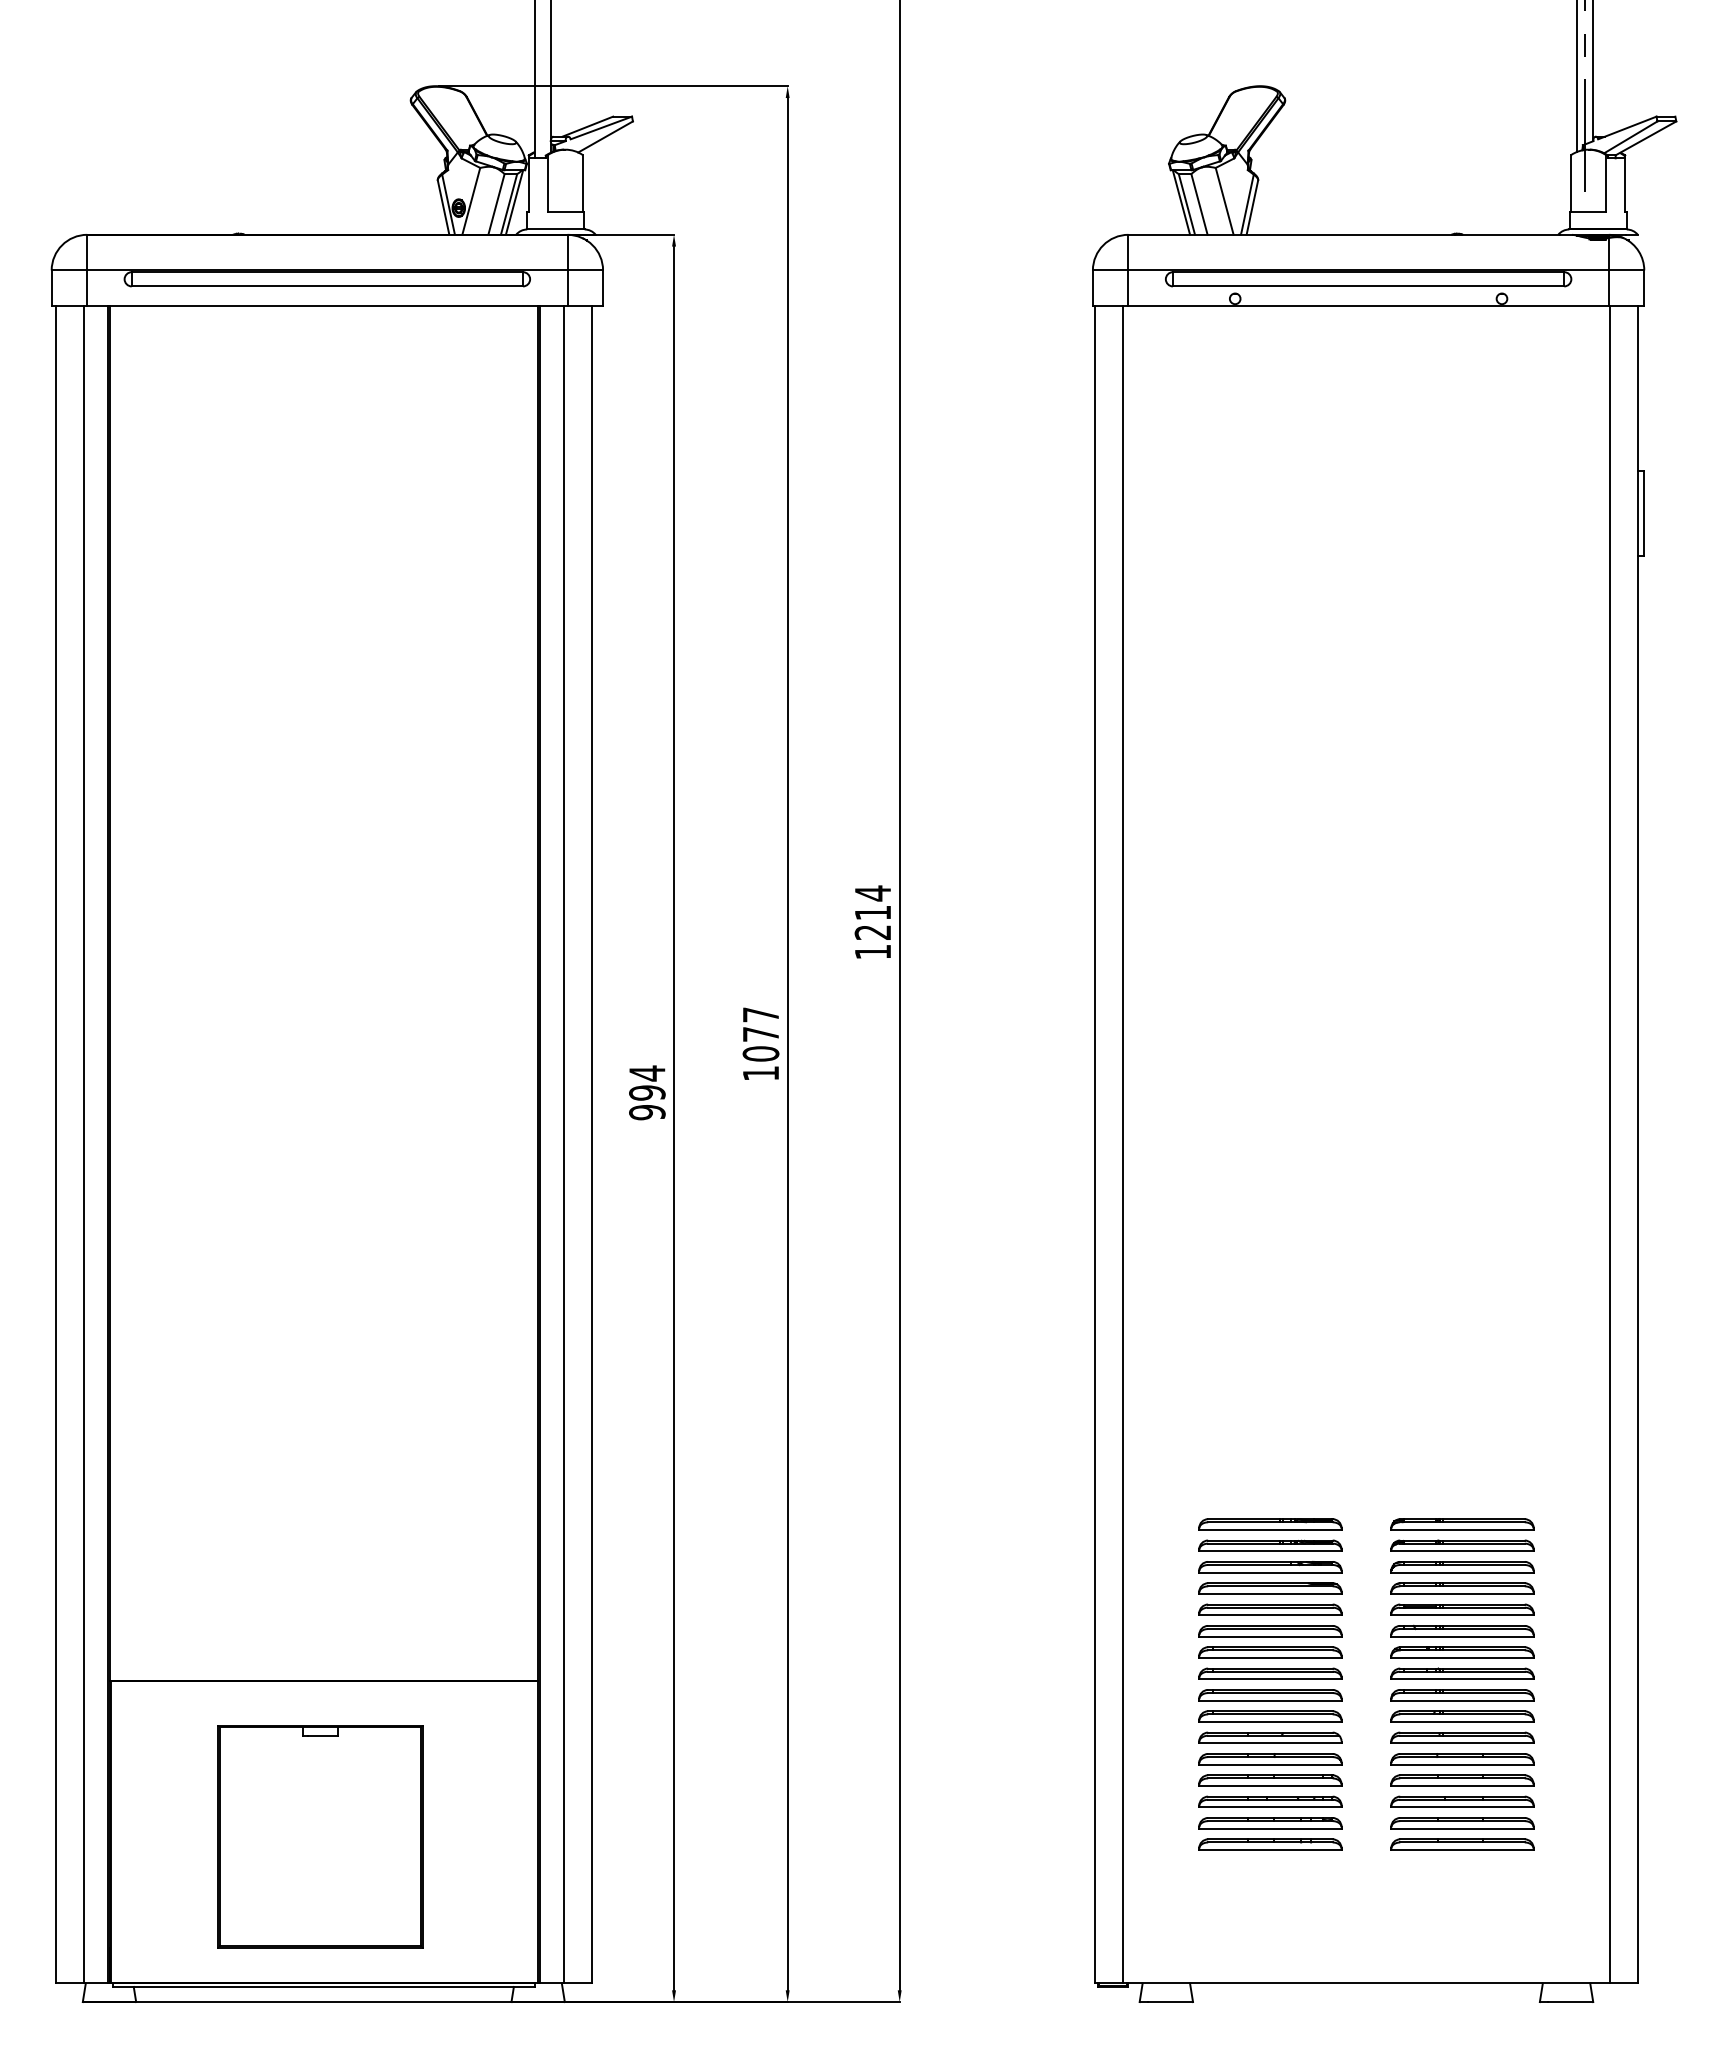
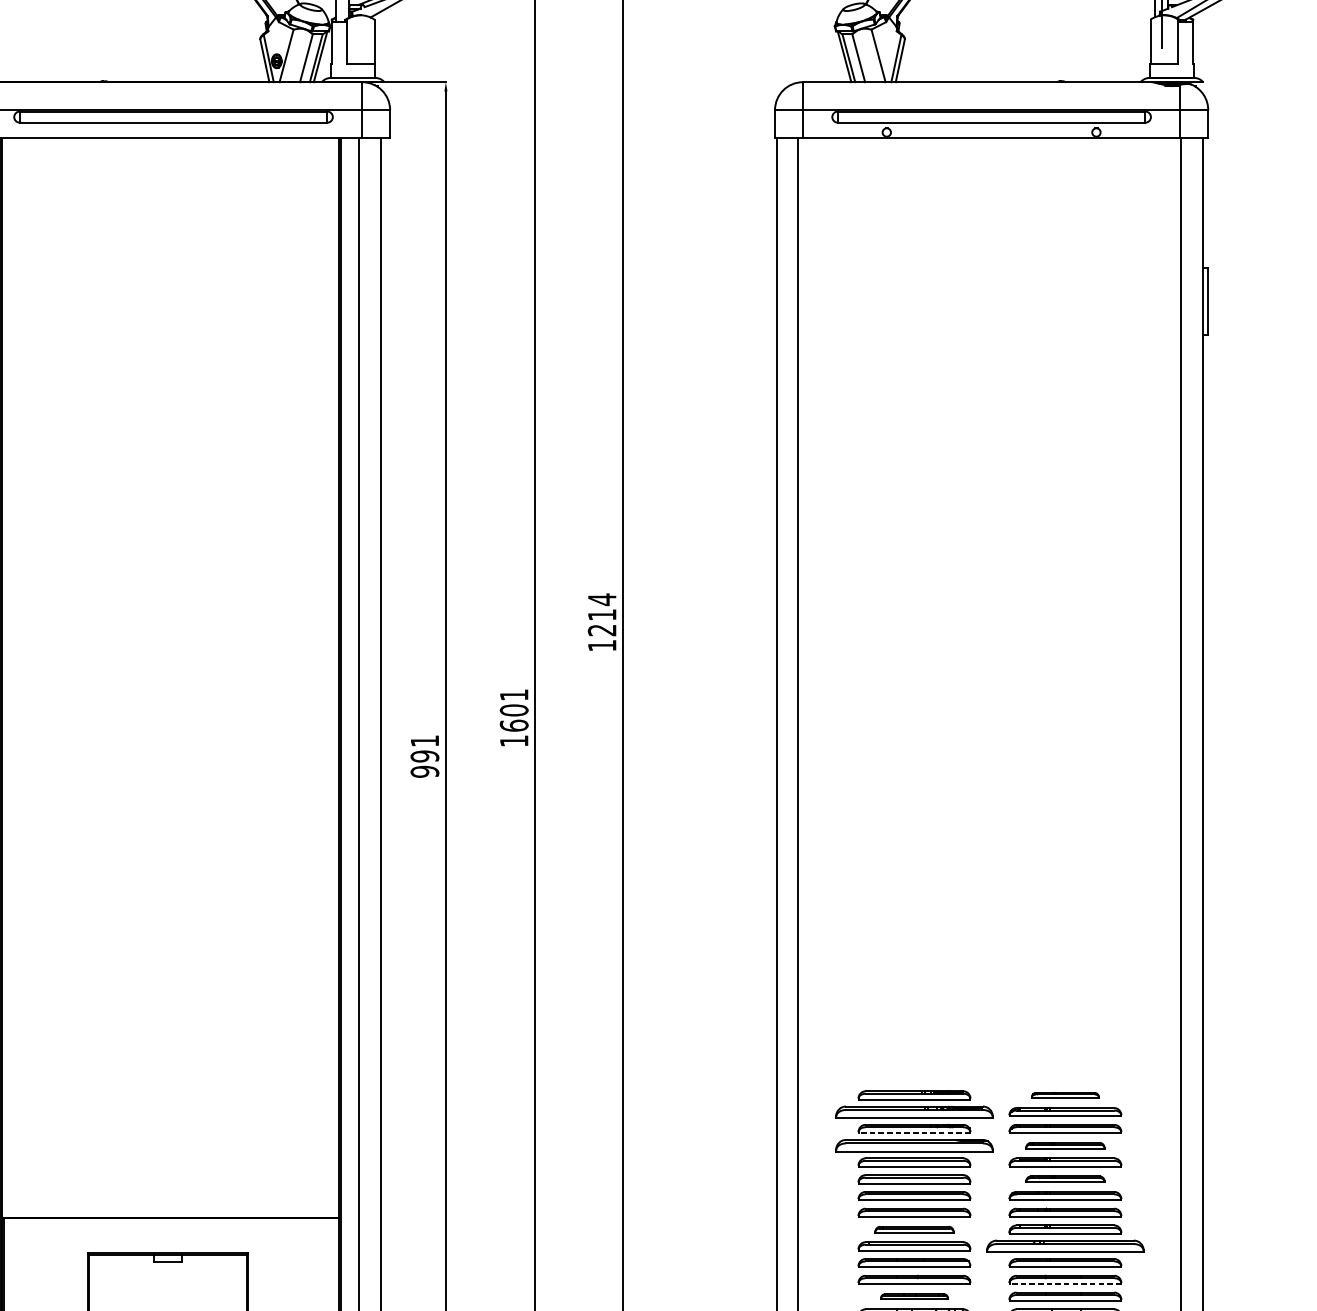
text: (760, 1034) -> (513, 710), 1077 -> 1601
text: (647, 1073) -> (425, 741), 994 -> 991
part: (1462, 1524) -> (1065, 1095), size x0.6
part: (1270, 1545) -> (914, 1111), size x1.4
line: (1269, 1572) -> (913, 1133), solid -> dashed
part: (1270, 1588) -> (914, 1145), size x1.4
part: (1462, 1588) -> (1065, 1145), size x0.7
part: (1462, 1630) -> (1065, 1178), size x0.7
part: (1270, 1695) -> (914, 1229), size x0.7
part: (1462, 1716) -> (1065, 1246), size x1.4
line: (1462, 1764) -> (1065, 1284), solid -> dashed
part: (1270, 1780) -> (914, 1296), size x0.6

